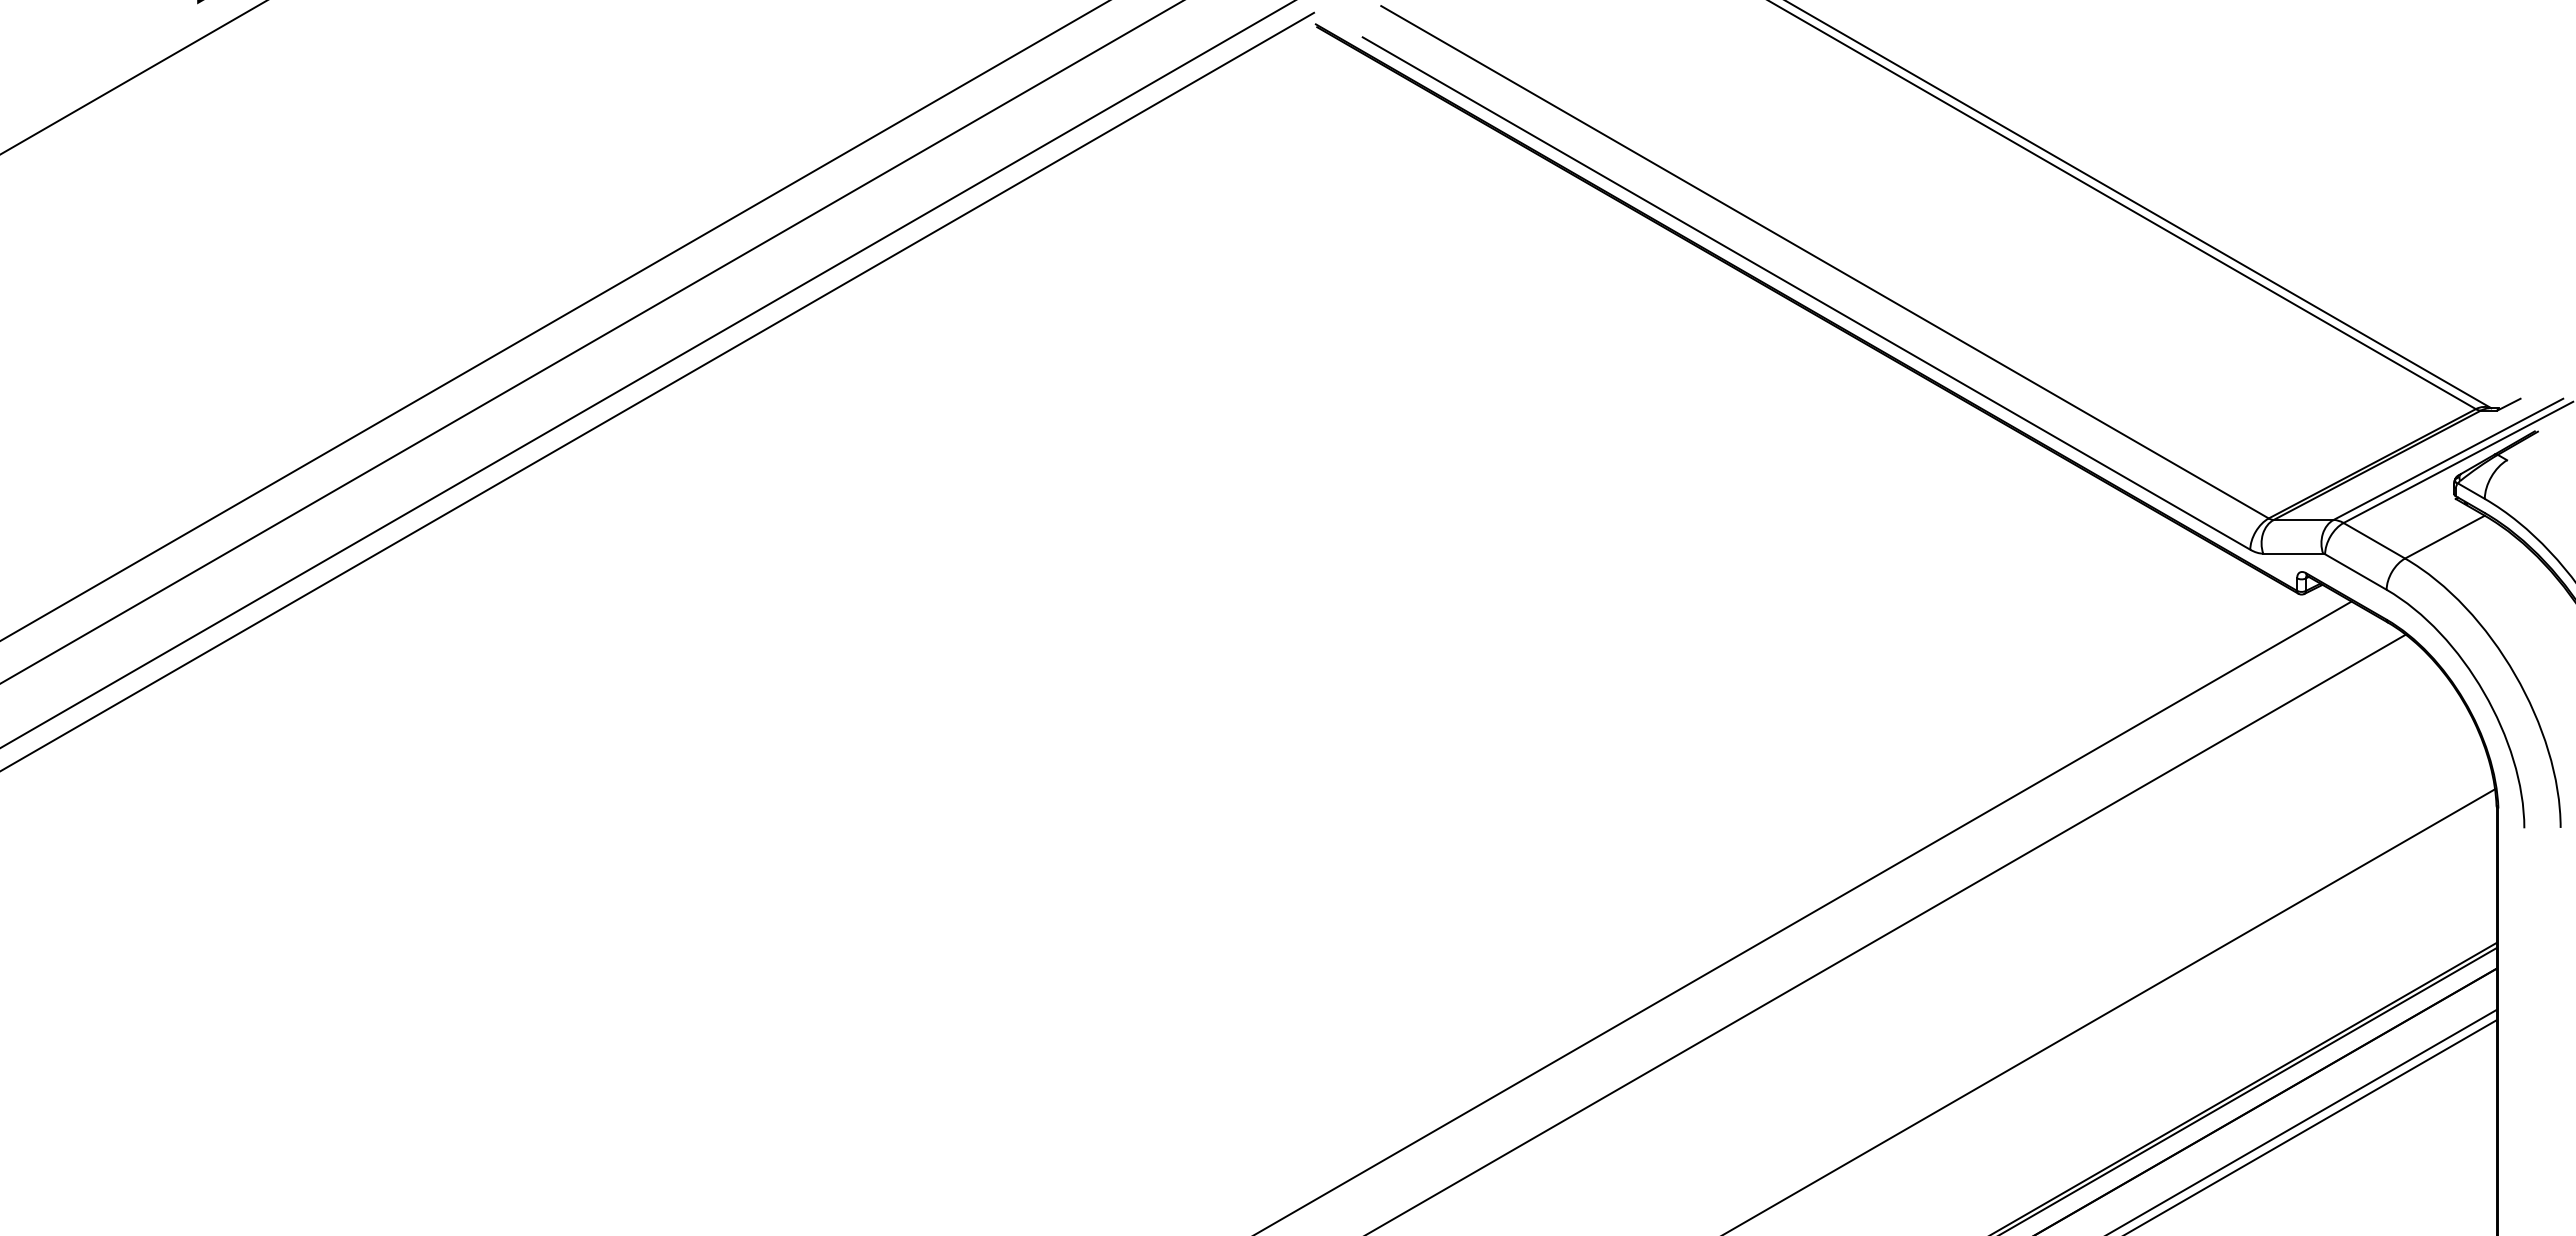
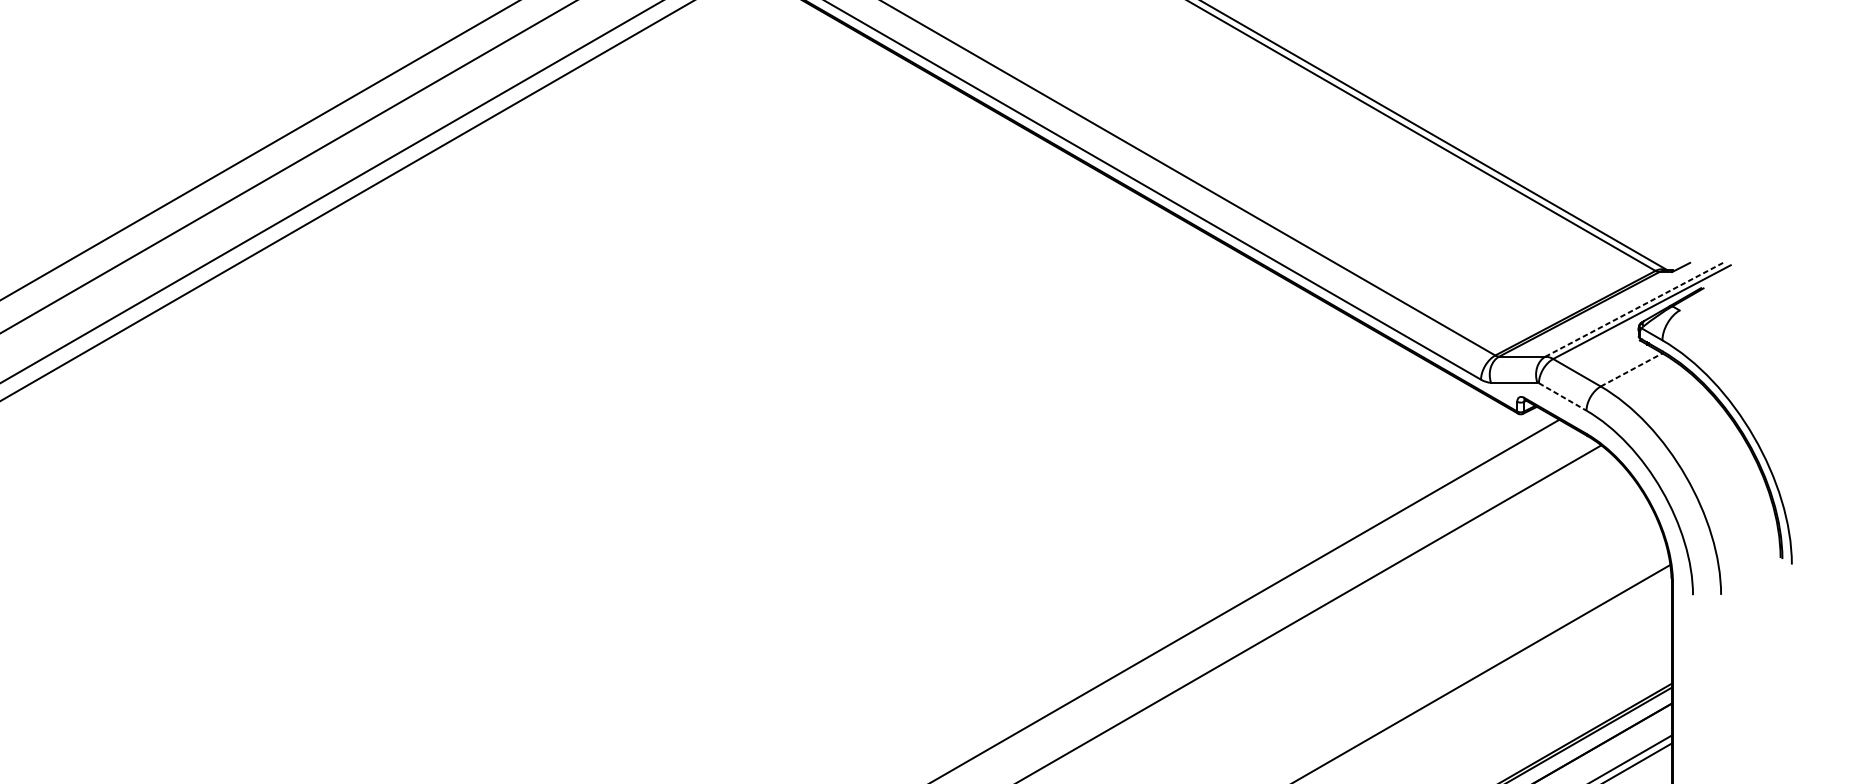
line: (2448, 459) -> (1634, 309), solid -> dashed
line: (2445, 536) -> (1632, 369), solid -> dashed
line: (2355, 572) -> (1562, 397), solid -> dashed

